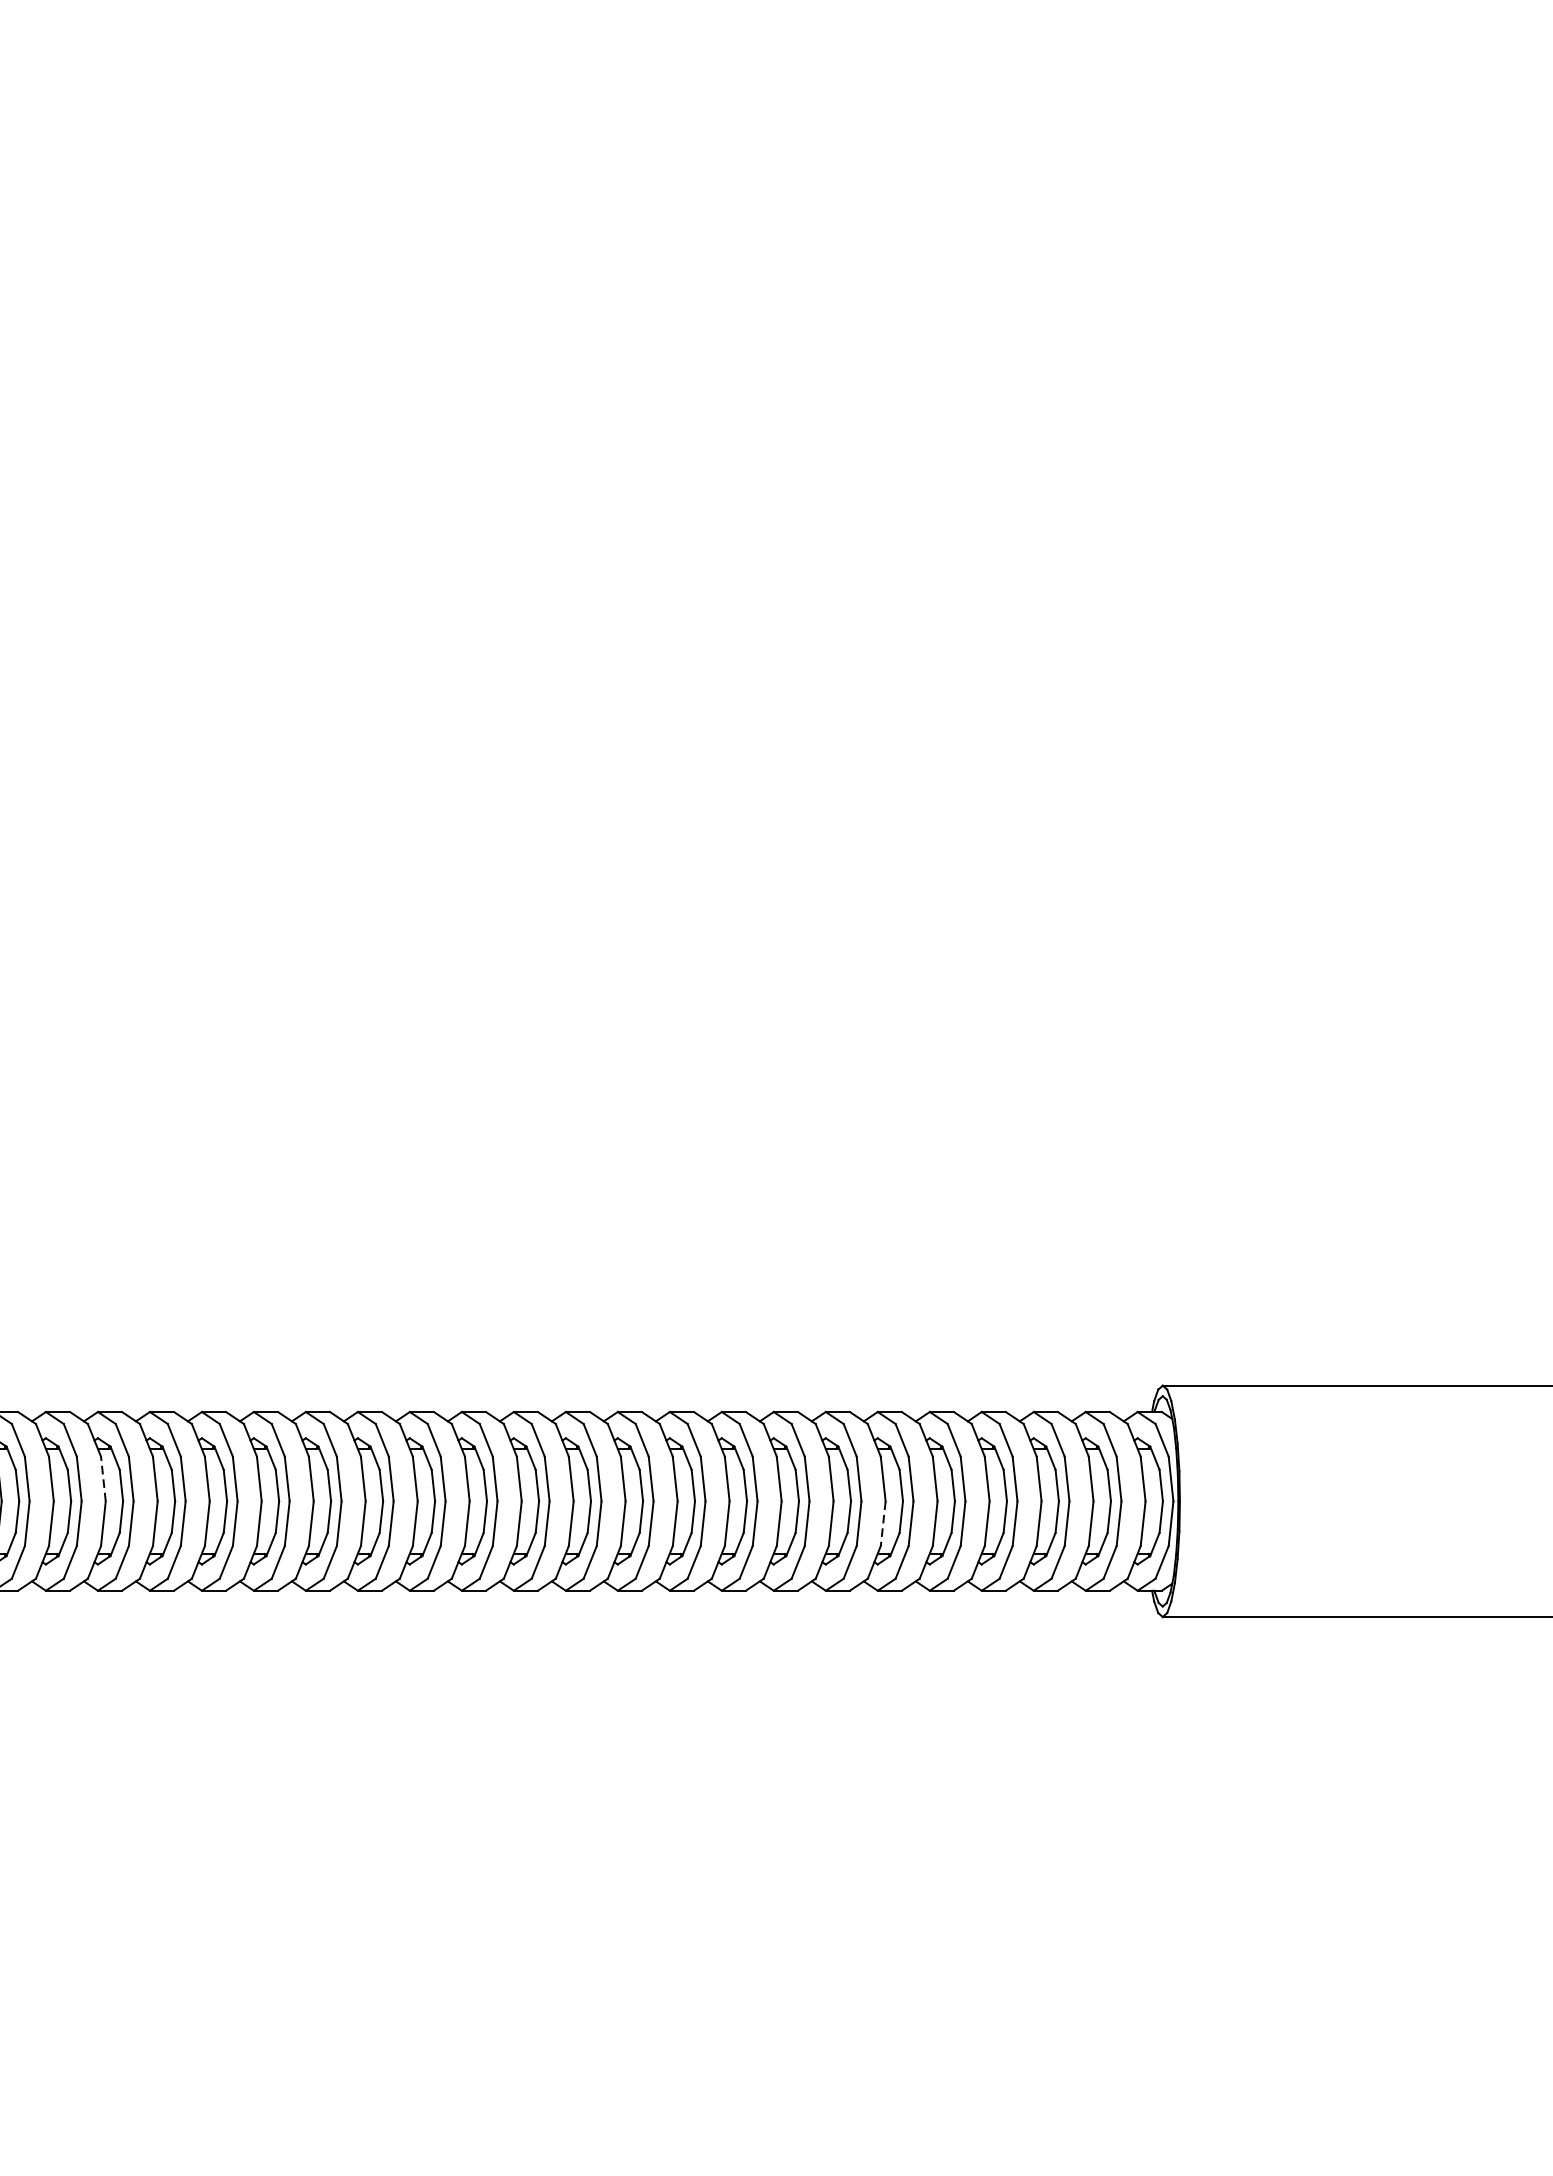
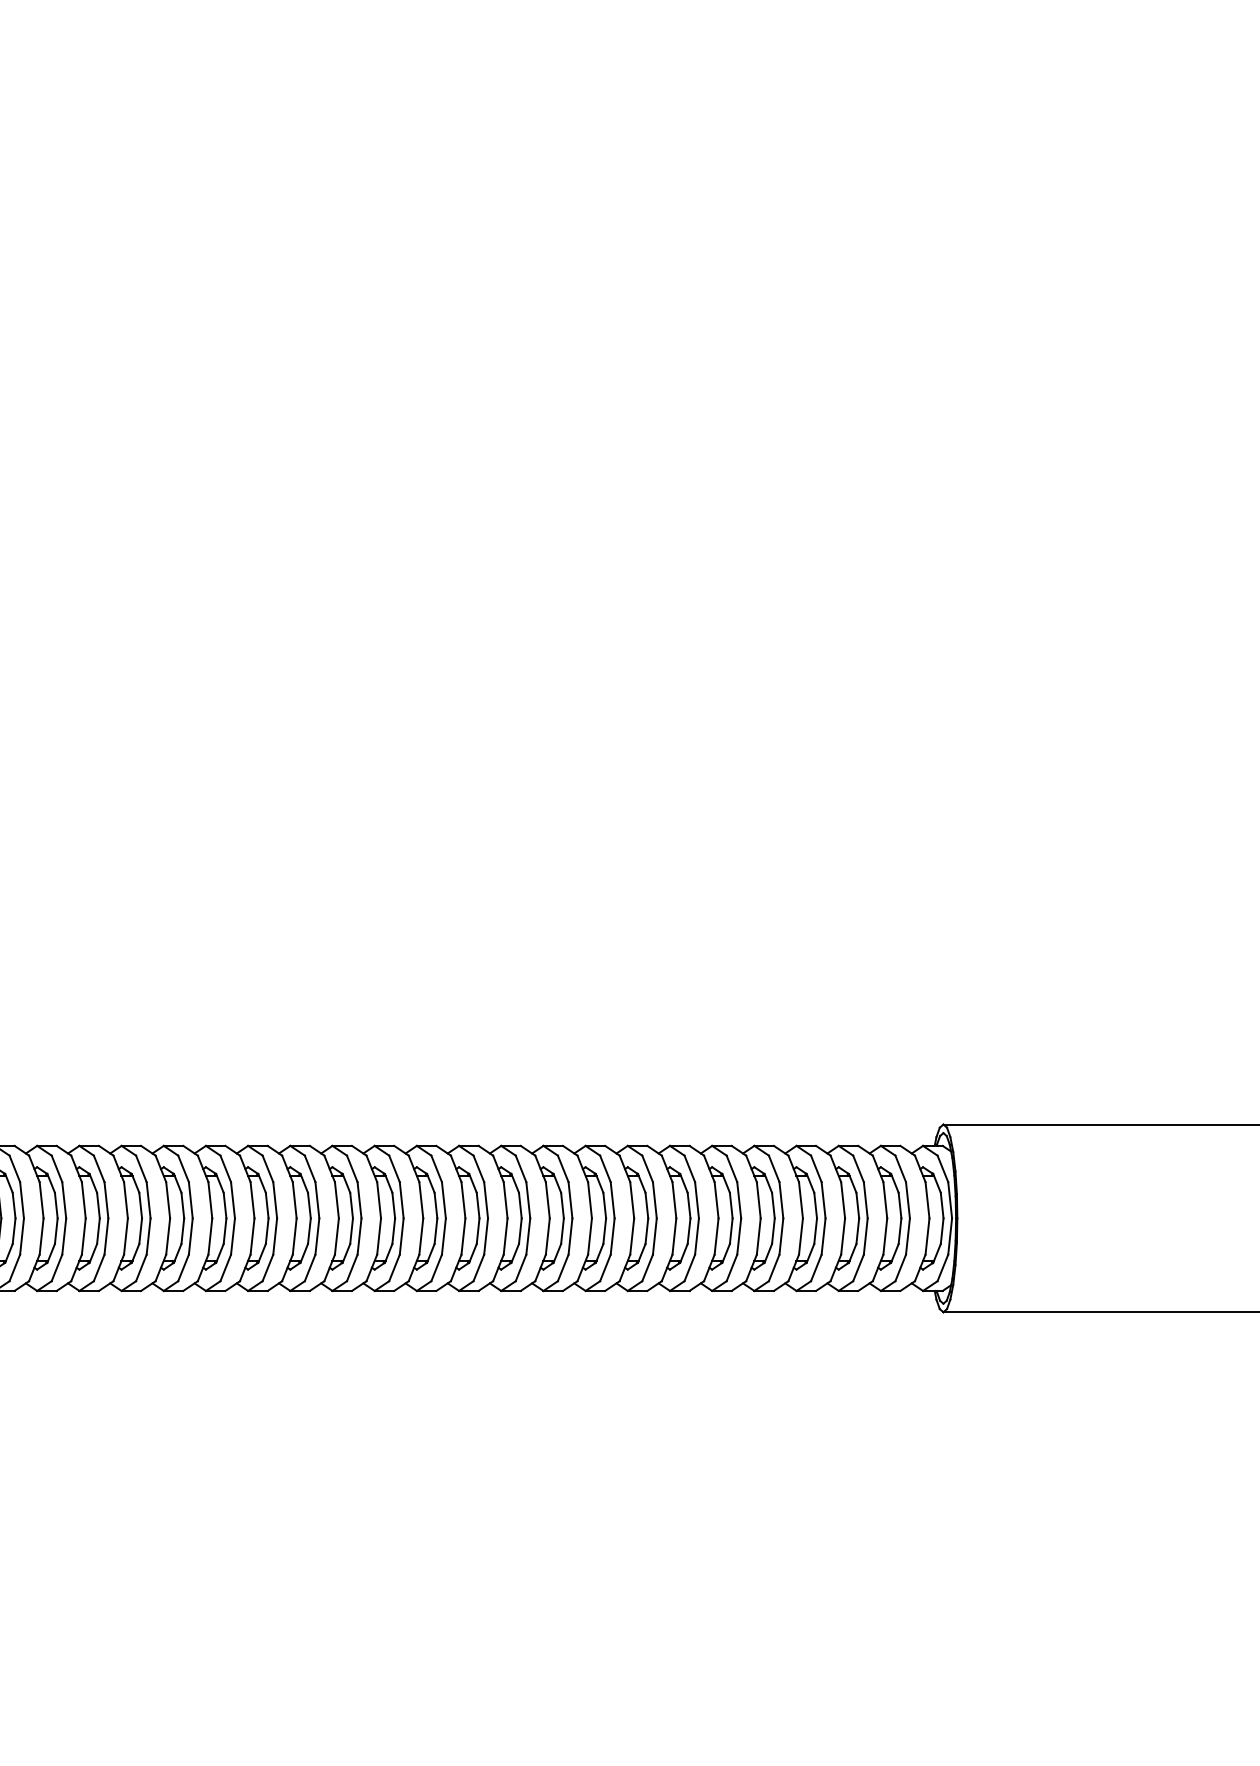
line: (102, 1478) -> (83, 1199), dashed -> solid
line: (883, 1524) -> (716, 1237), dashed -> solid

